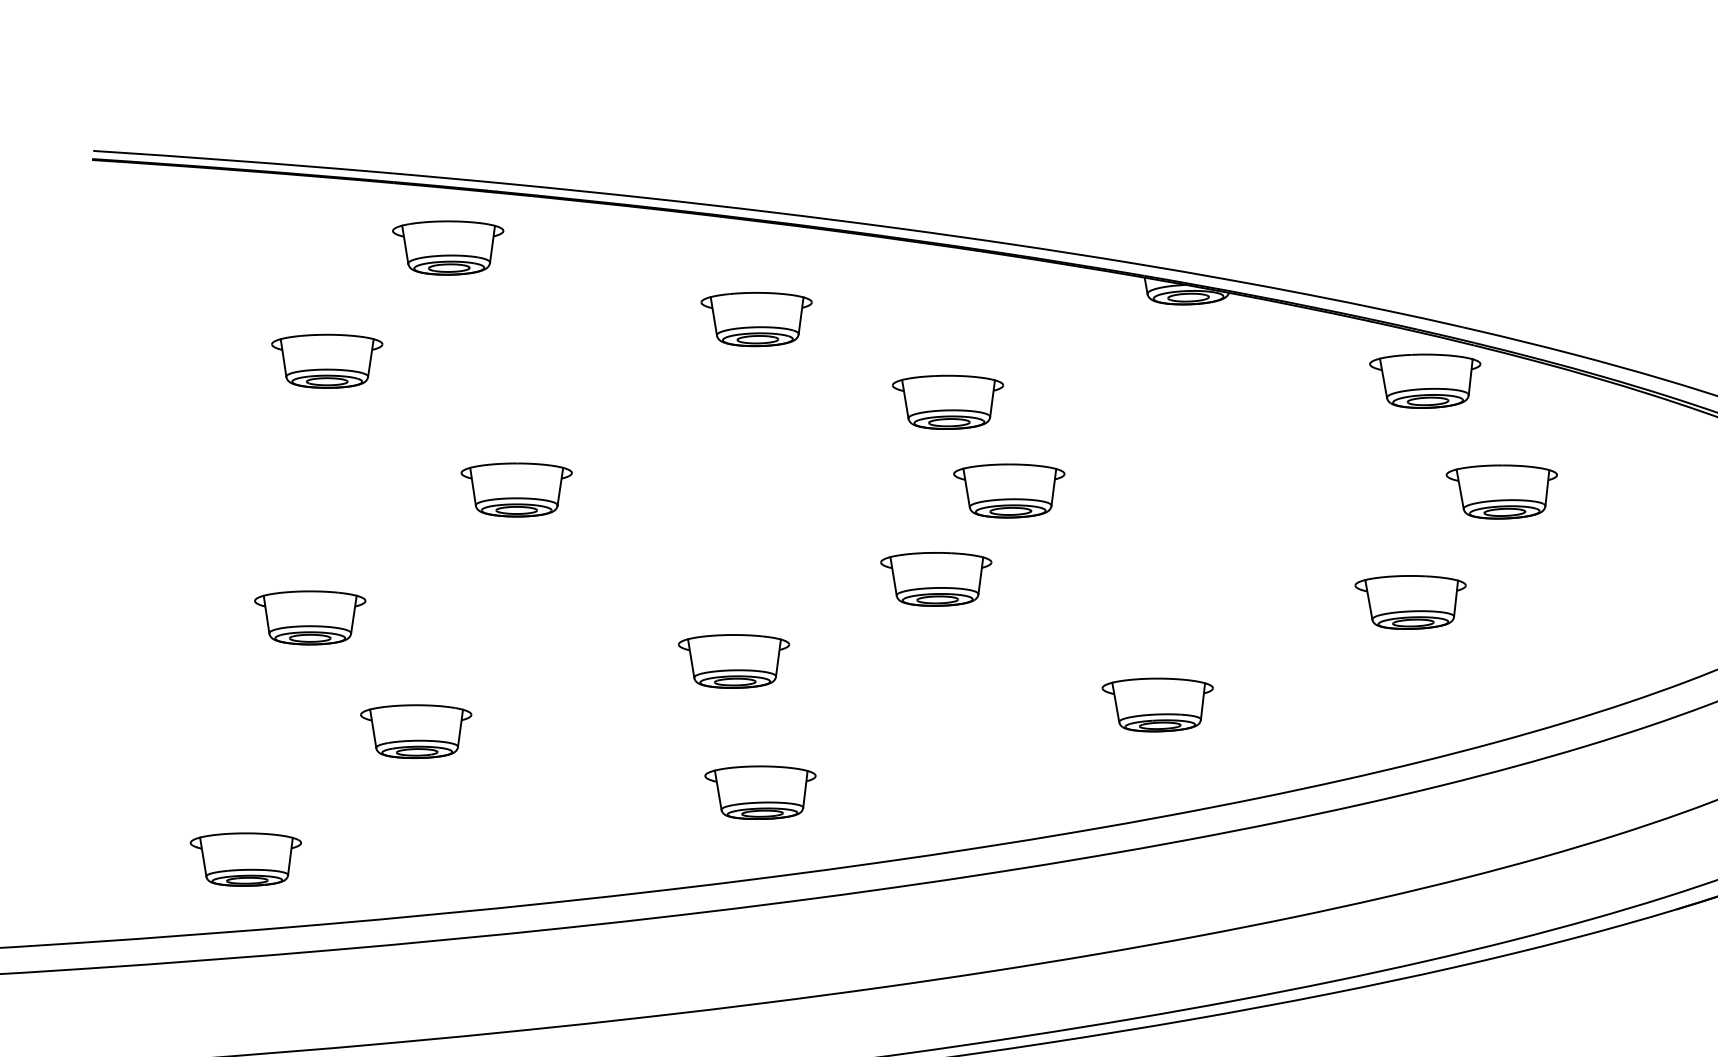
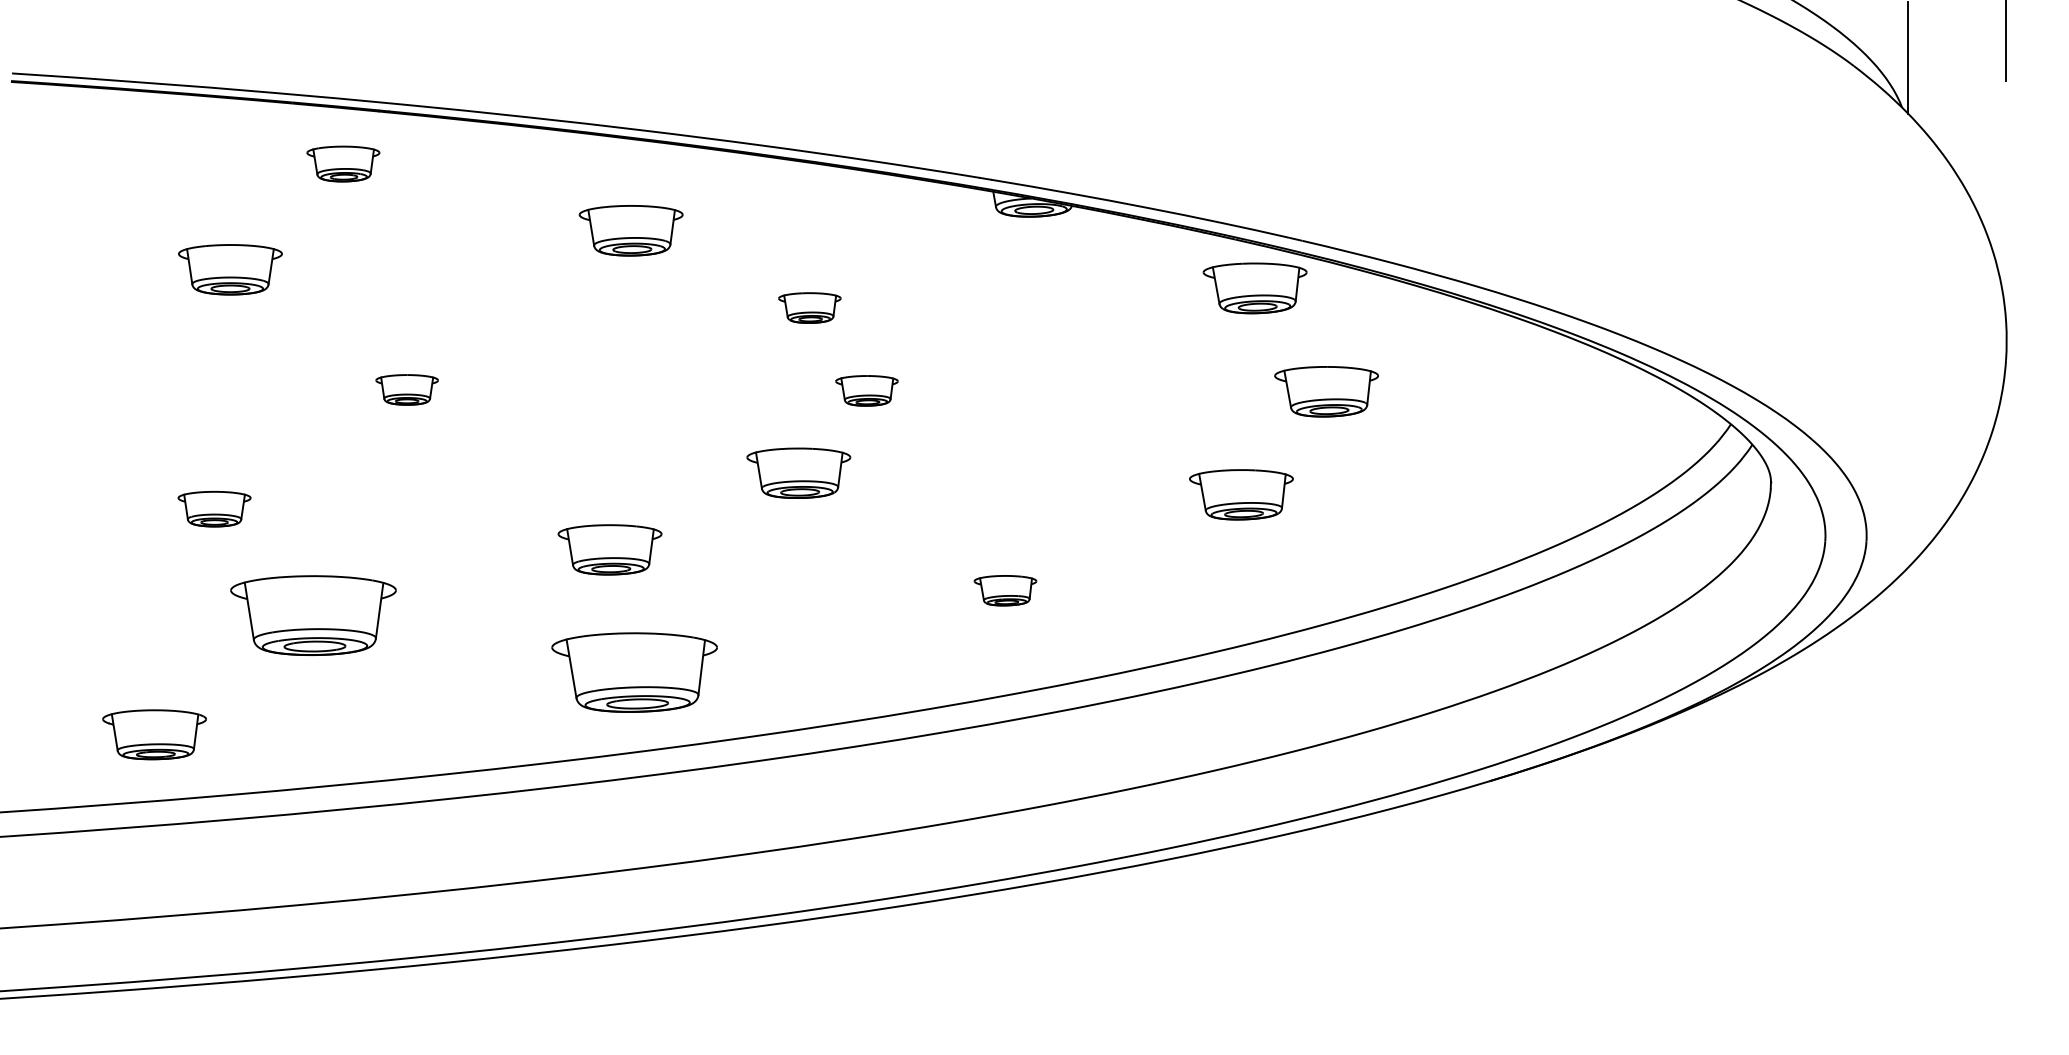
part: (448, 247) -> (343, 163), size x0.7
part: (947, 401) -> (809, 307), size x0.6
part: (515, 489) -> (406, 389), size x0.6
part: (1008, 490) -> (866, 390), size x0.6
part: (310, 617) -> (214, 508), size x0.7
part: (1157, 705) -> (1005, 590), size x0.6
part: (416, 730) -> (313, 614), size x1.6
part: (760, 791) -> (634, 671), size x1.6

